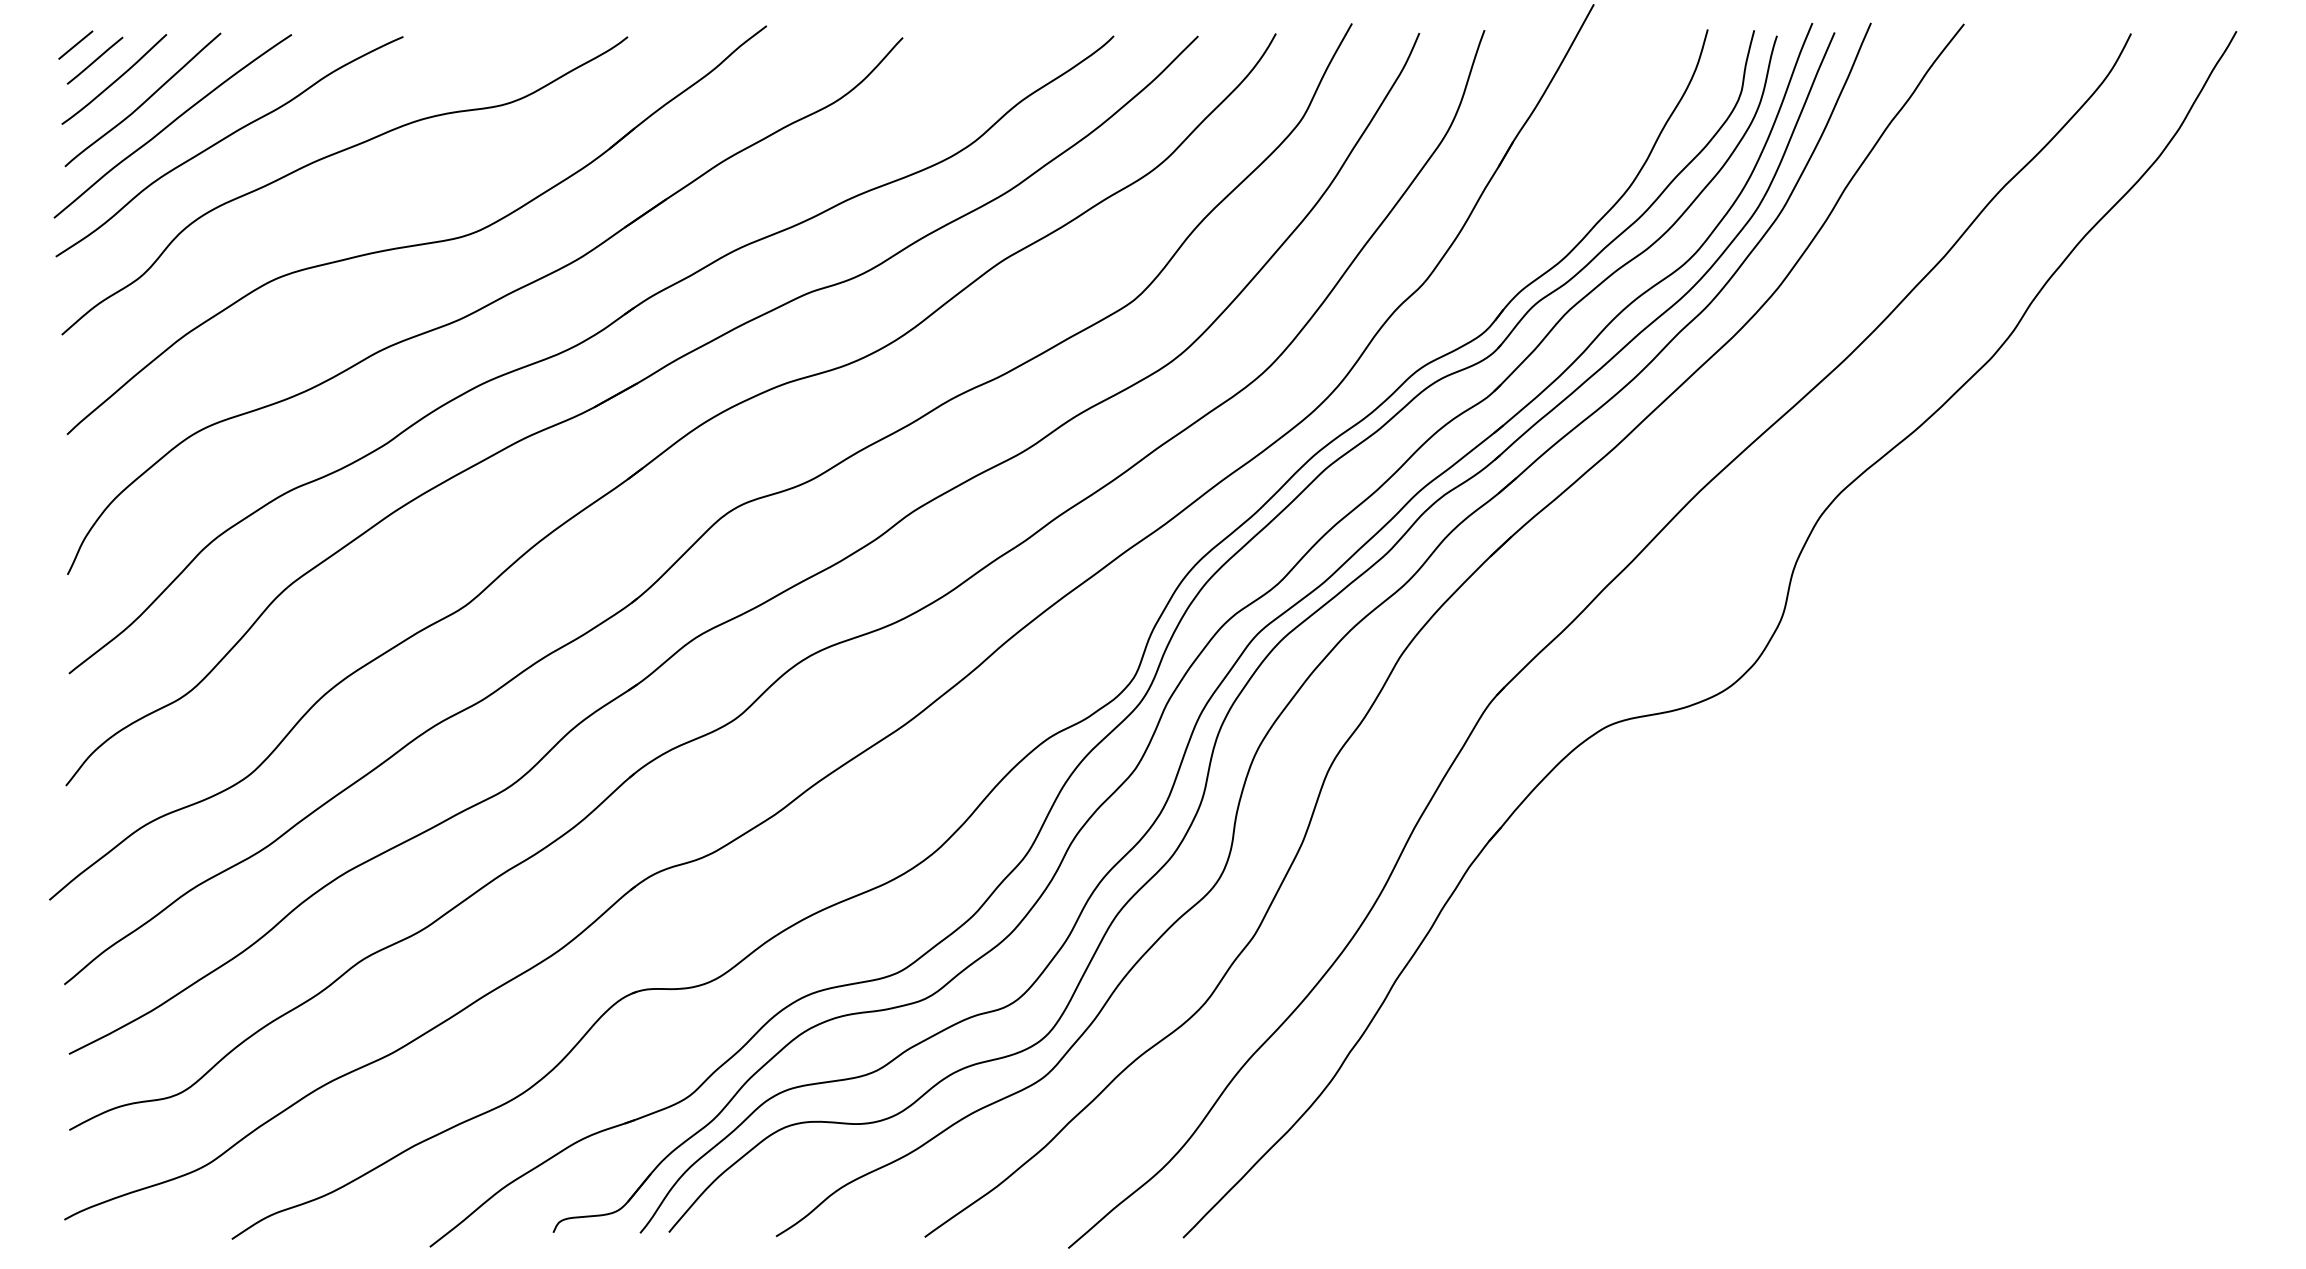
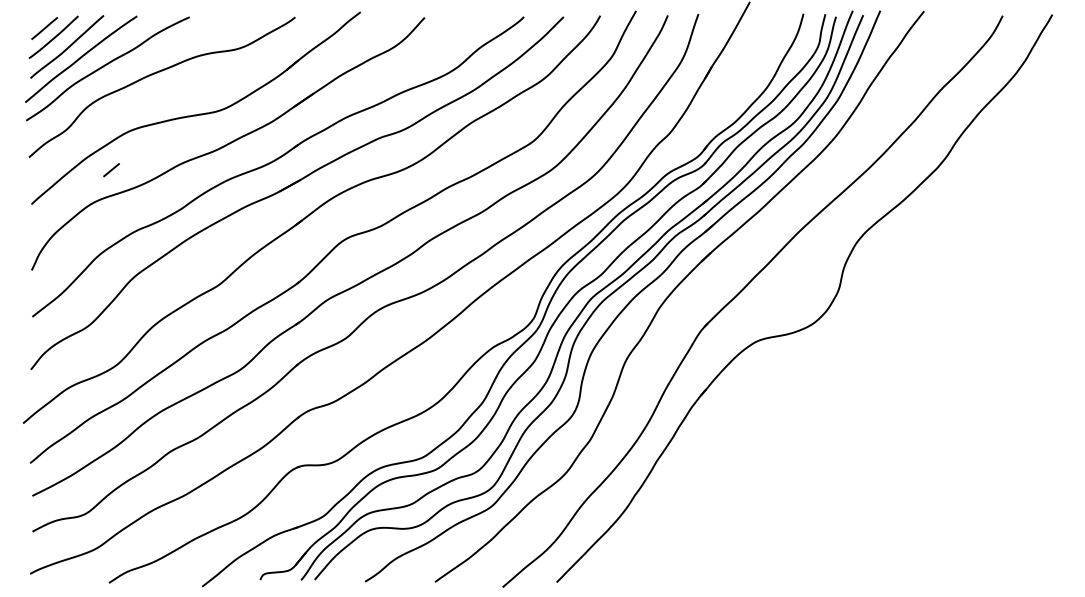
line: (75, 45) -> (111, 170), moved

